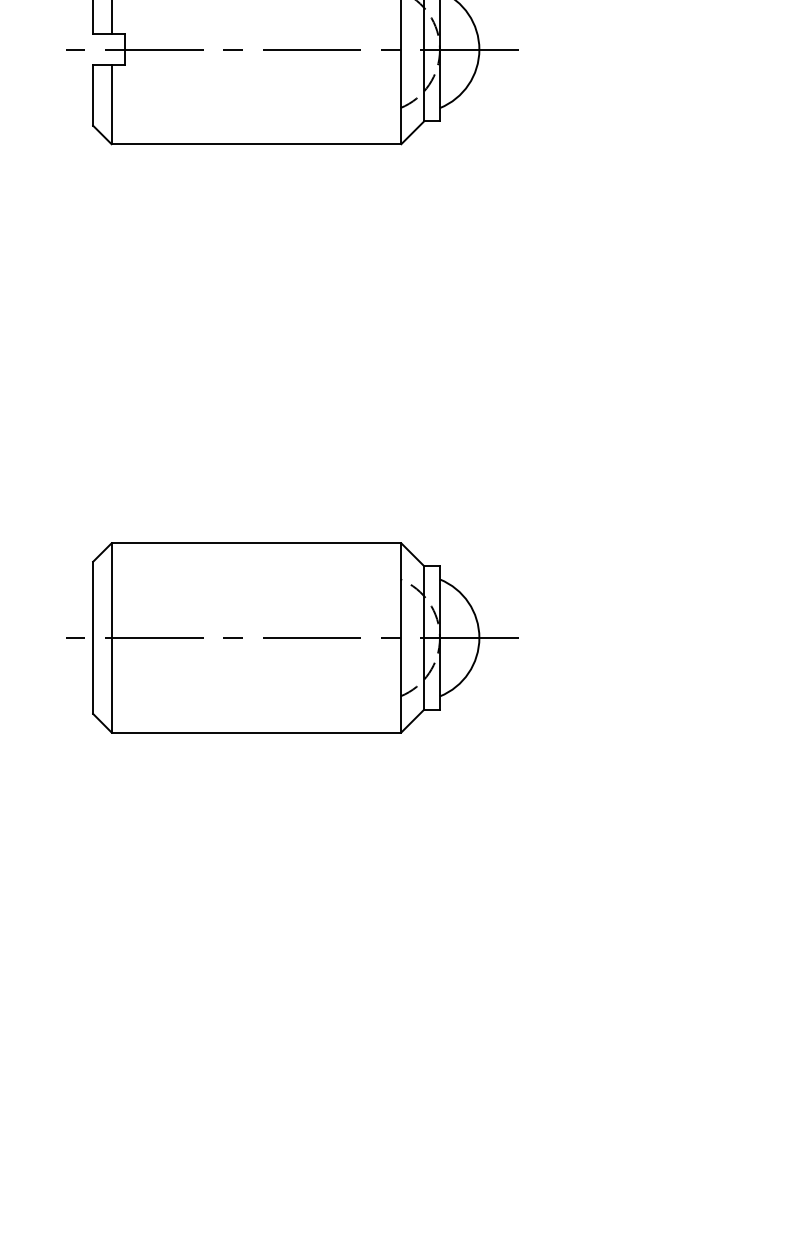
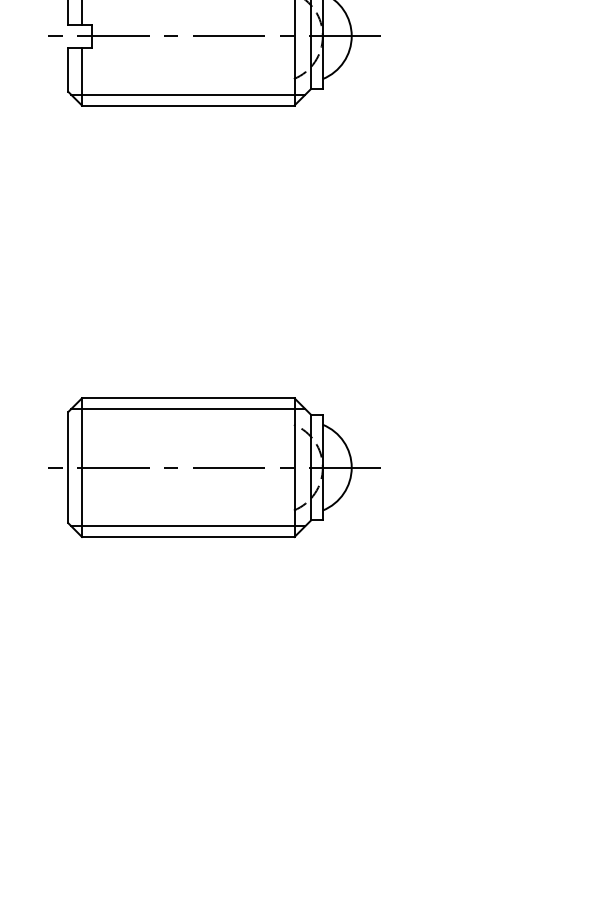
line: (256, 129) -> (188, 94), added
line: (256, 558) -> (188, 409), added
line: (256, 717) -> (188, 526), added

